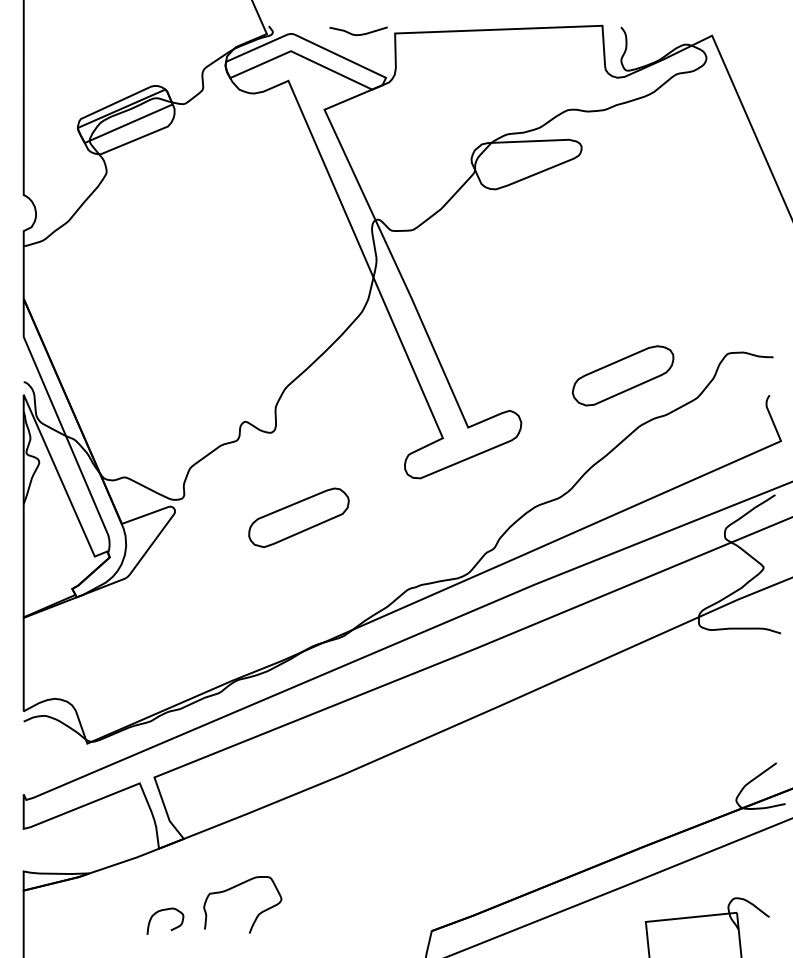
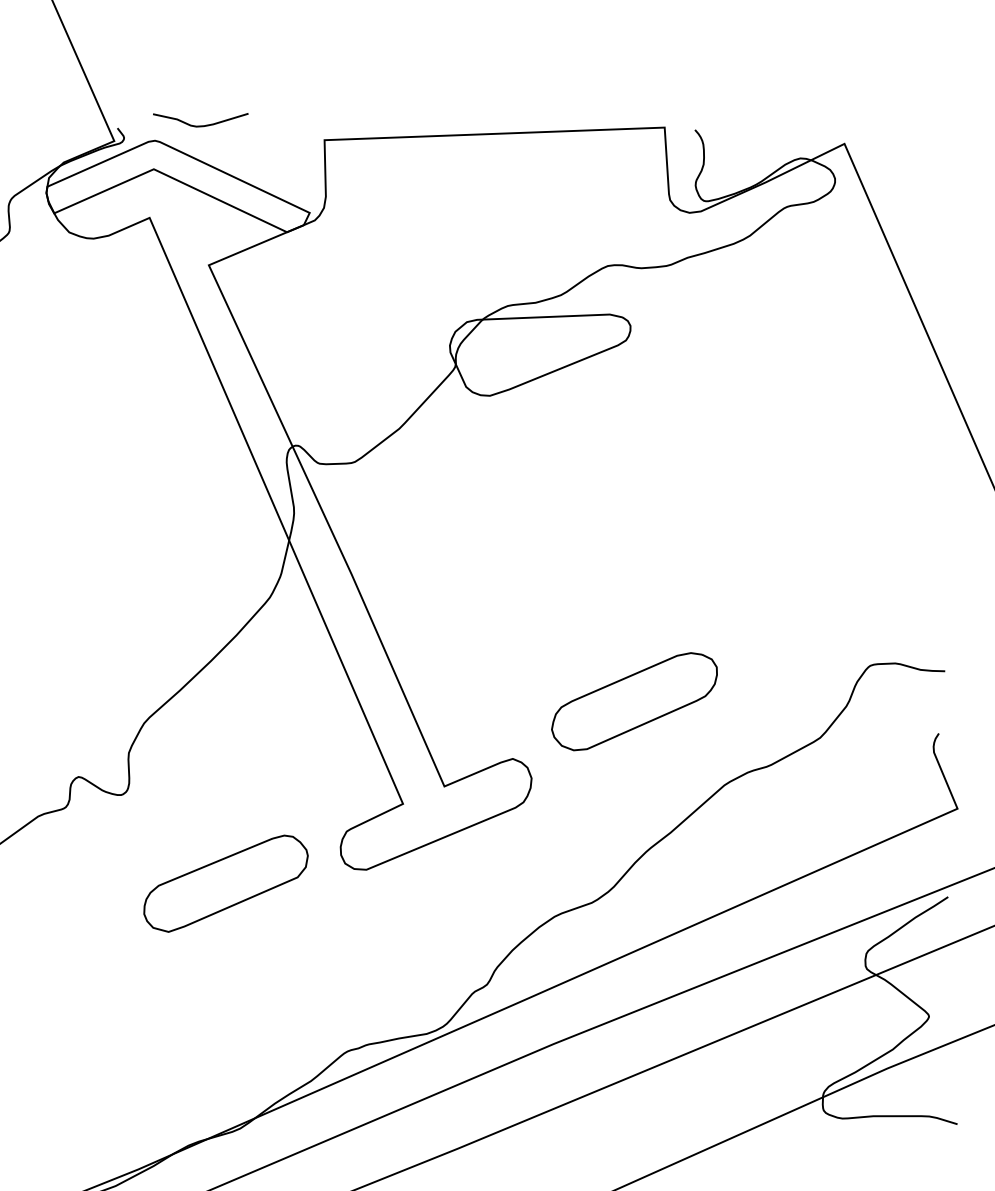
curve: (358, 34) -> (200, 125), moved
part: (622, 375) -> (633, 701), moved
part: (298, 517) -> (225, 883), moved

